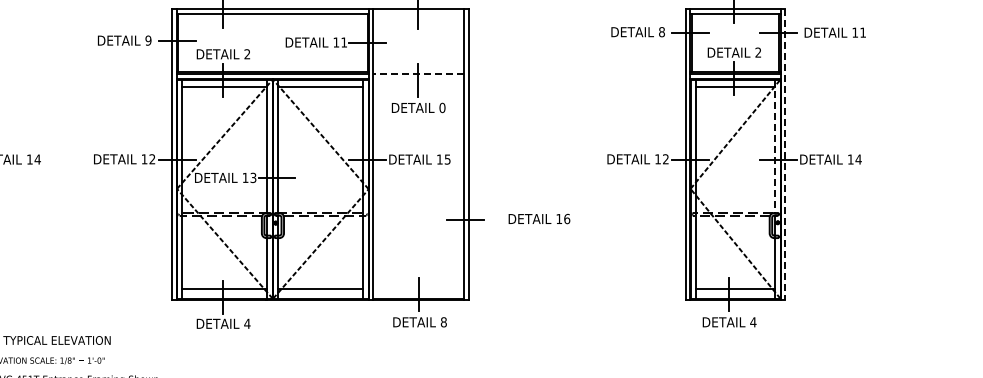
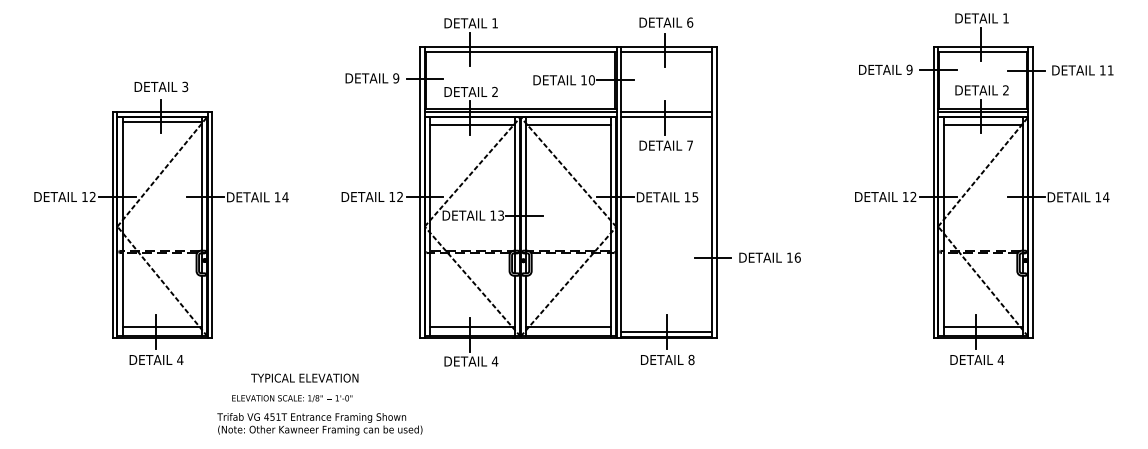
line: (418, 13) -> (666, 51), added
text: (661, 31) -> (909, 69), 8 -> 9
text: (343, 42) -> (591, 80), 11 -> 10
line: (417, 73) -> (665, 111), dashed -> solid
line: (418, 78) -> (666, 116), added
text: (442, 107) -> (690, 145), 0 -> 7
line: (774, 146) -> (1022, 184), dashed -> solid
line: (784, 154) -> (1032, 192), dashed -> solid
text: (538, 218) -> (769, 257), moved
line: (418, 293) -> (666, 331), added

